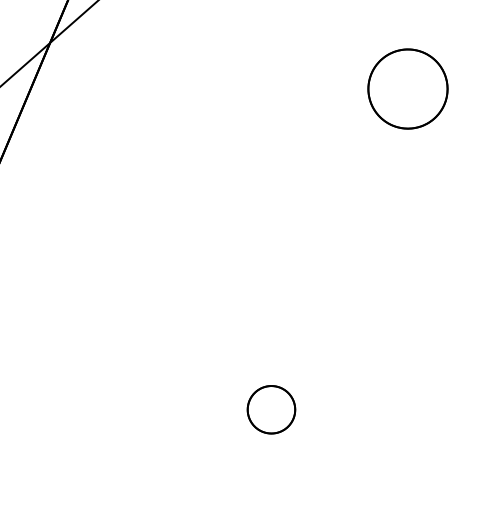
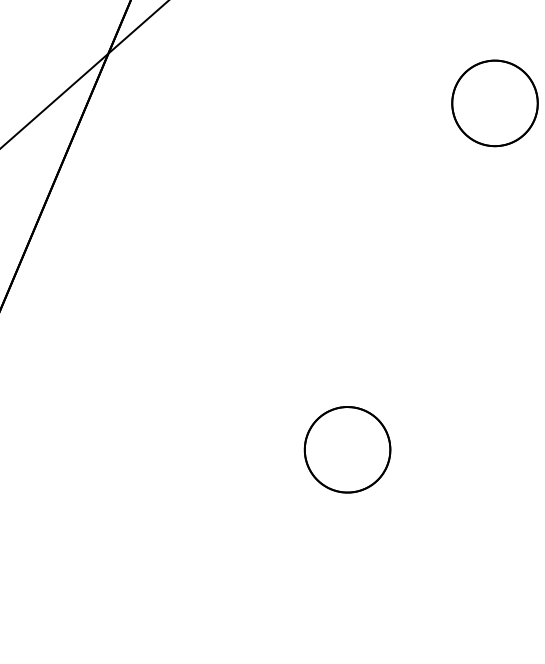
part: (271, 409) -> (347, 449), size x1.67

